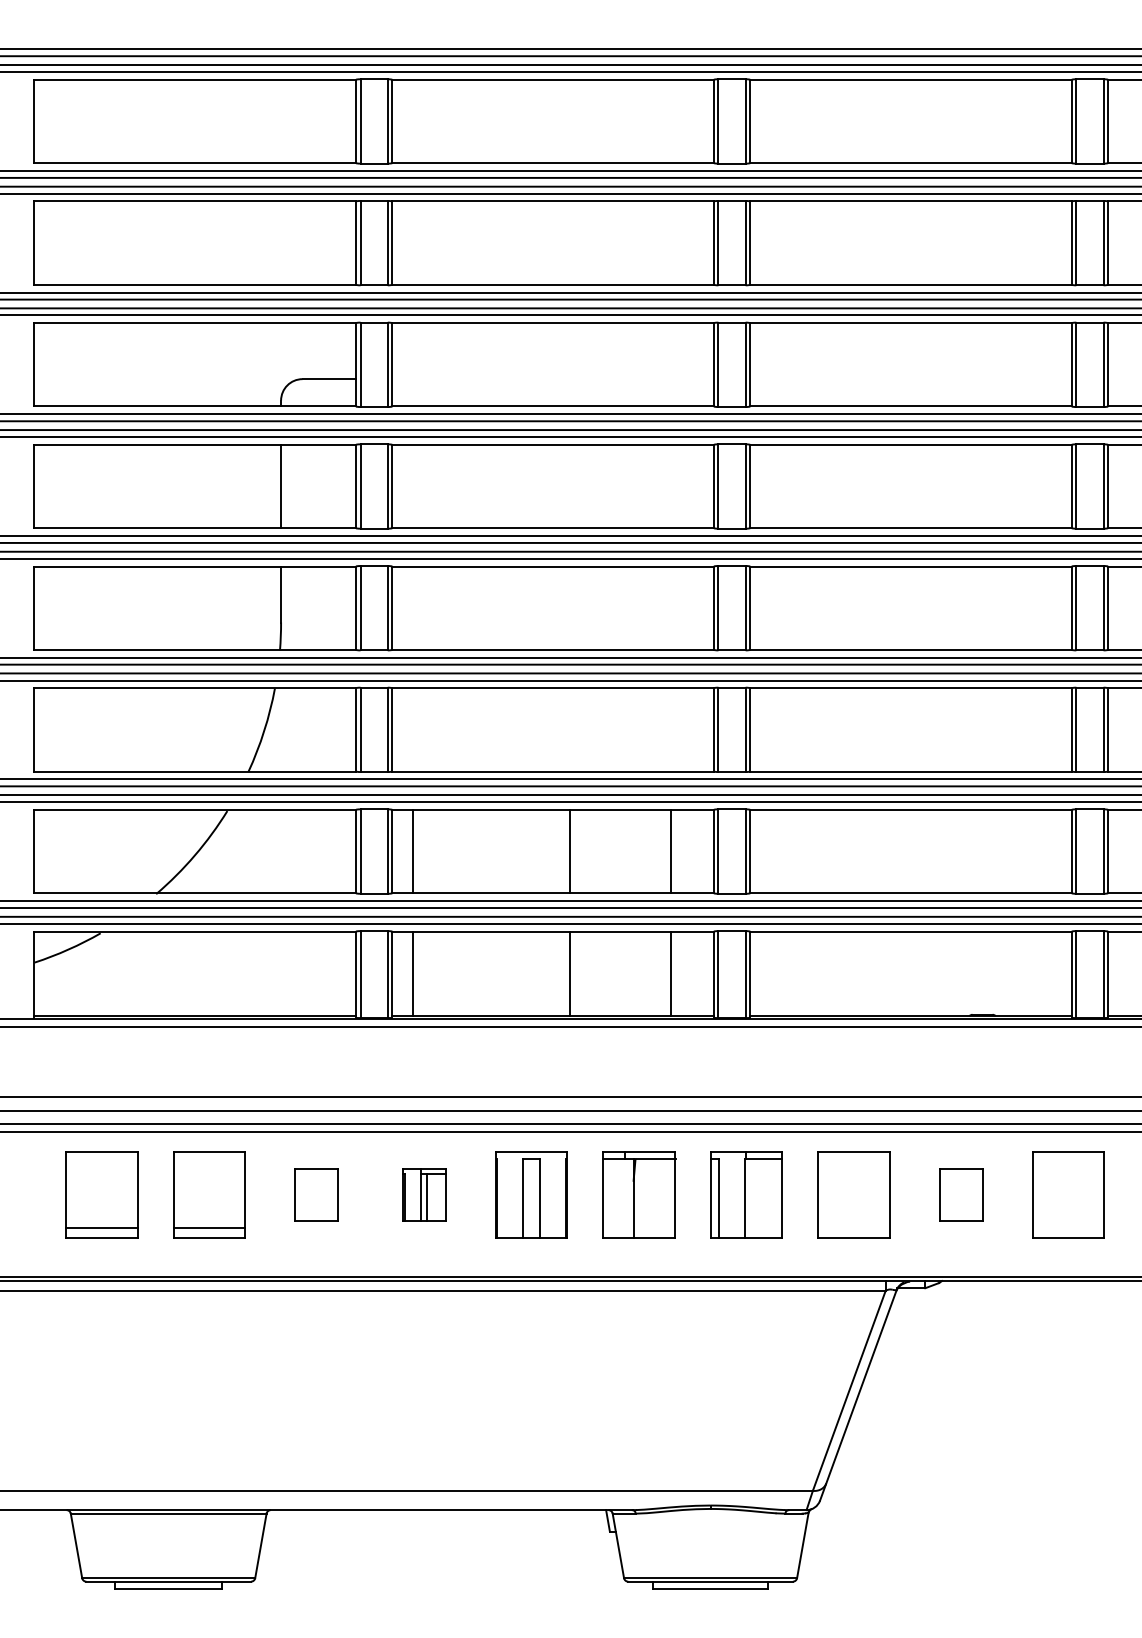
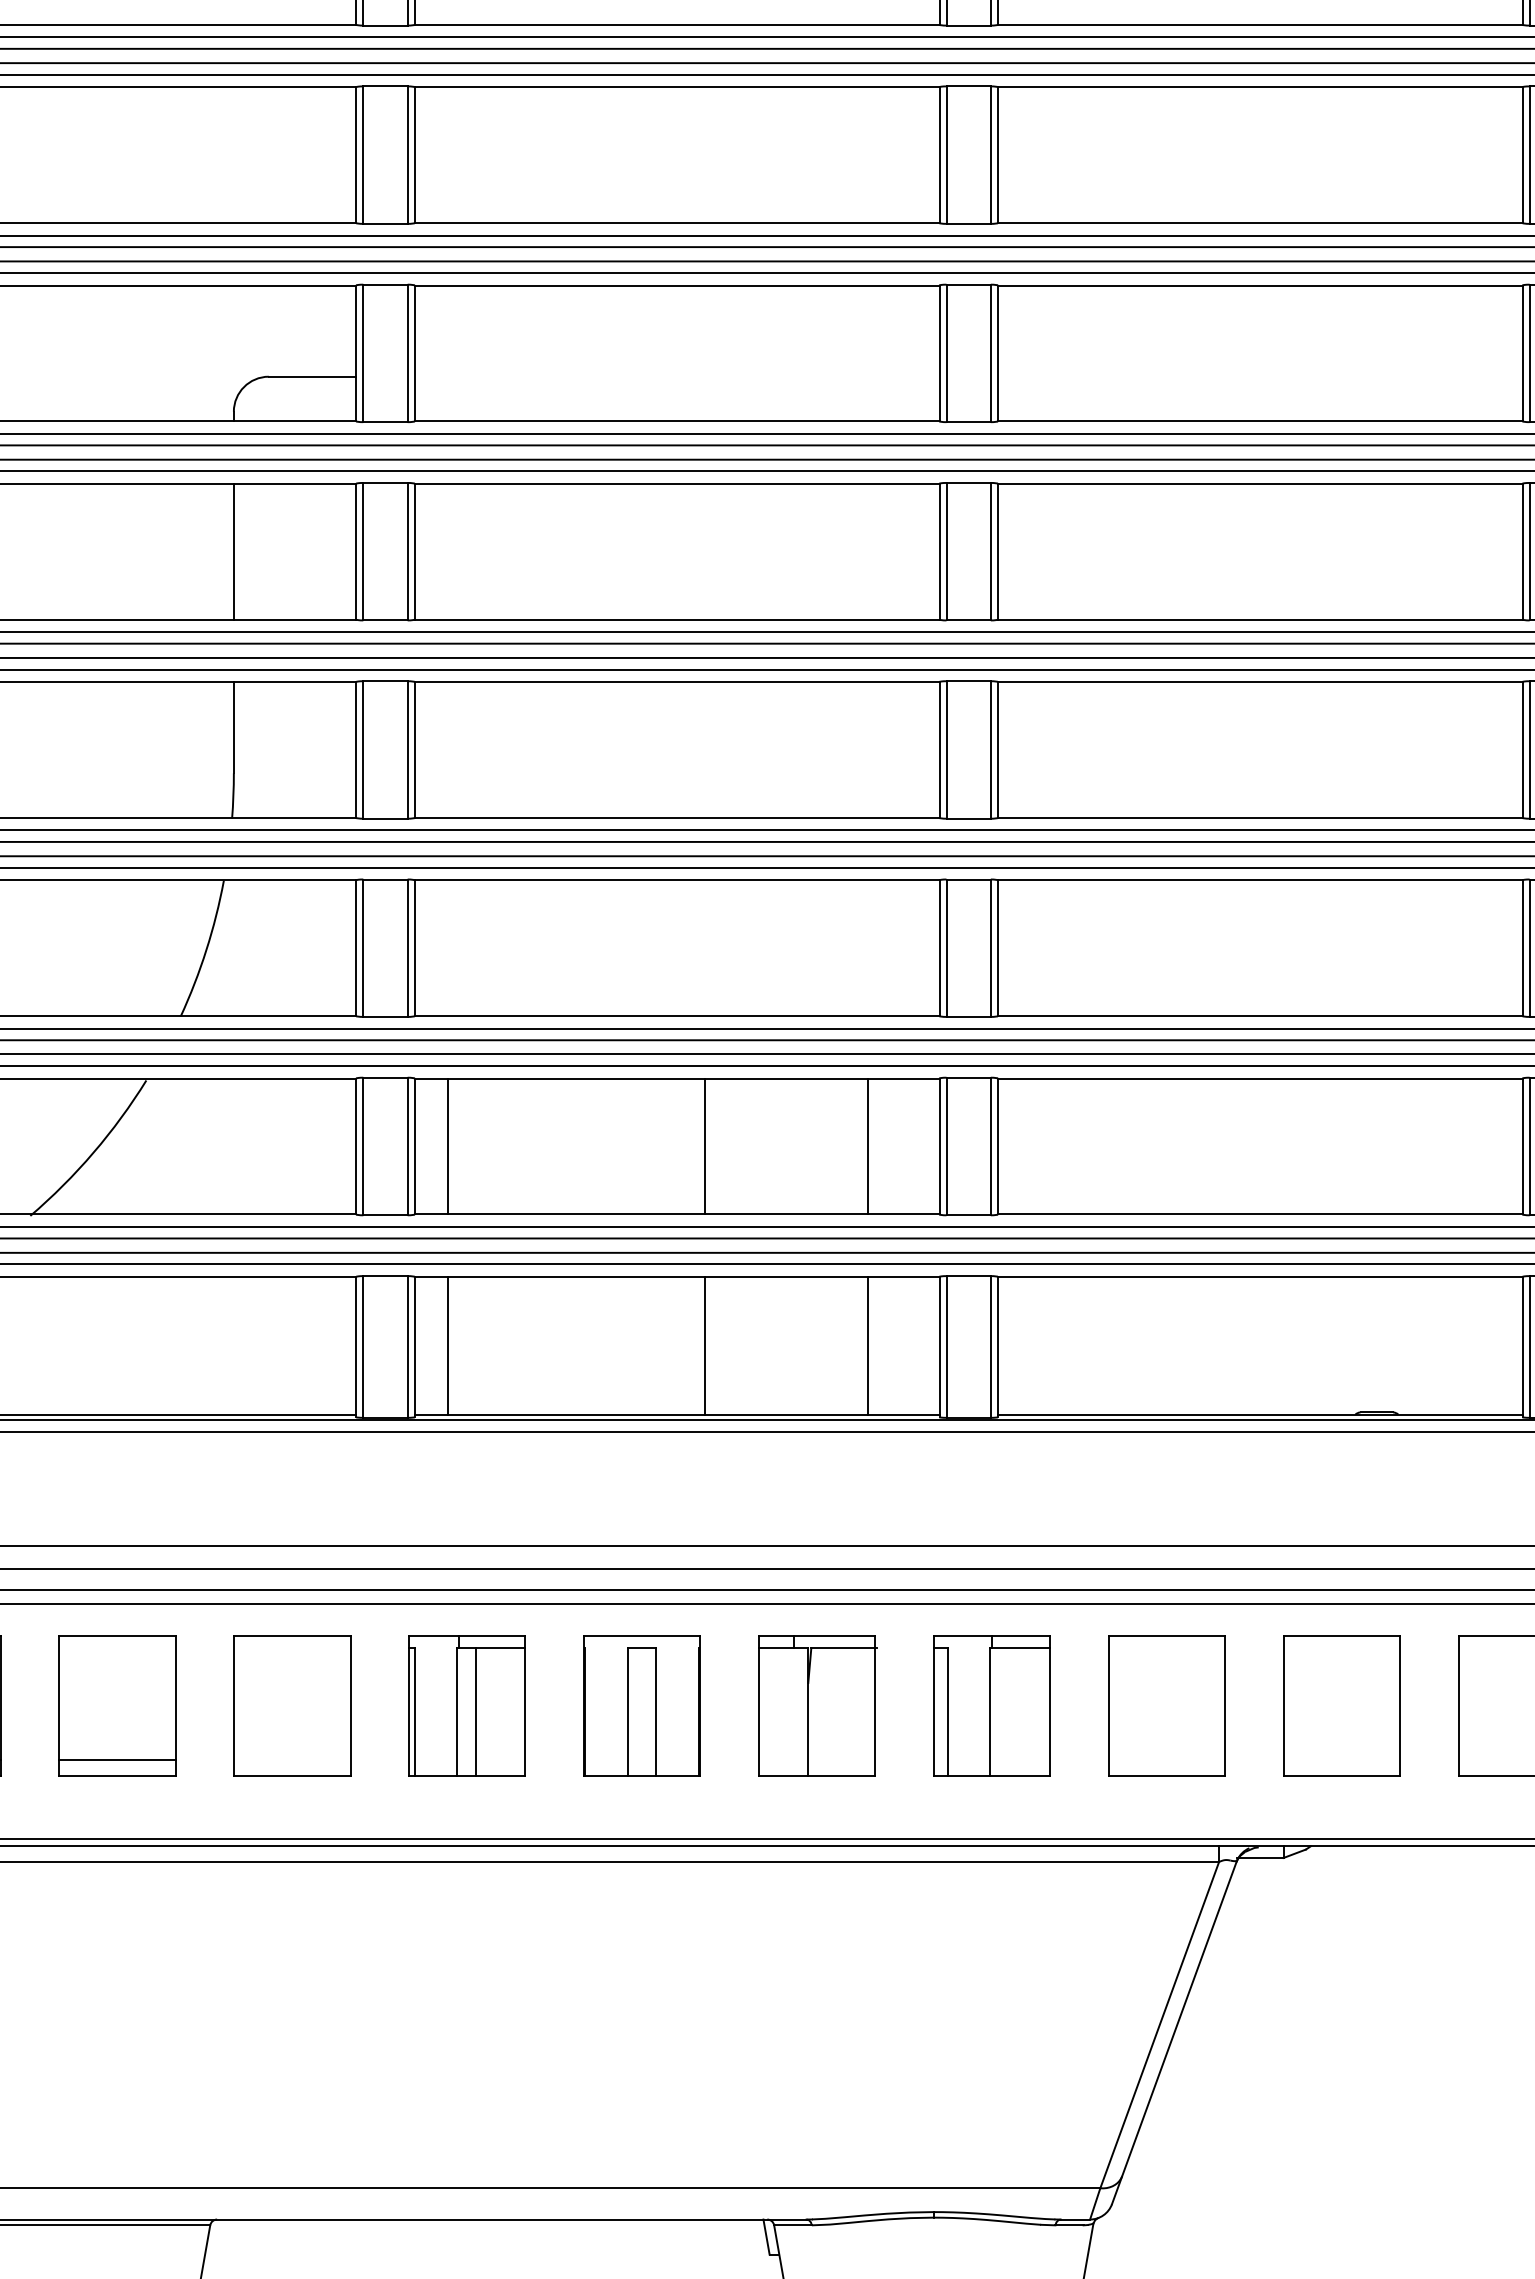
part: (316, 1194) -> (291, 1705), size x1.67
part: (423, 1194) -> (465, 1705), size x1.67
part: (960, 1194) -> (1340, 1705), size x1.67

